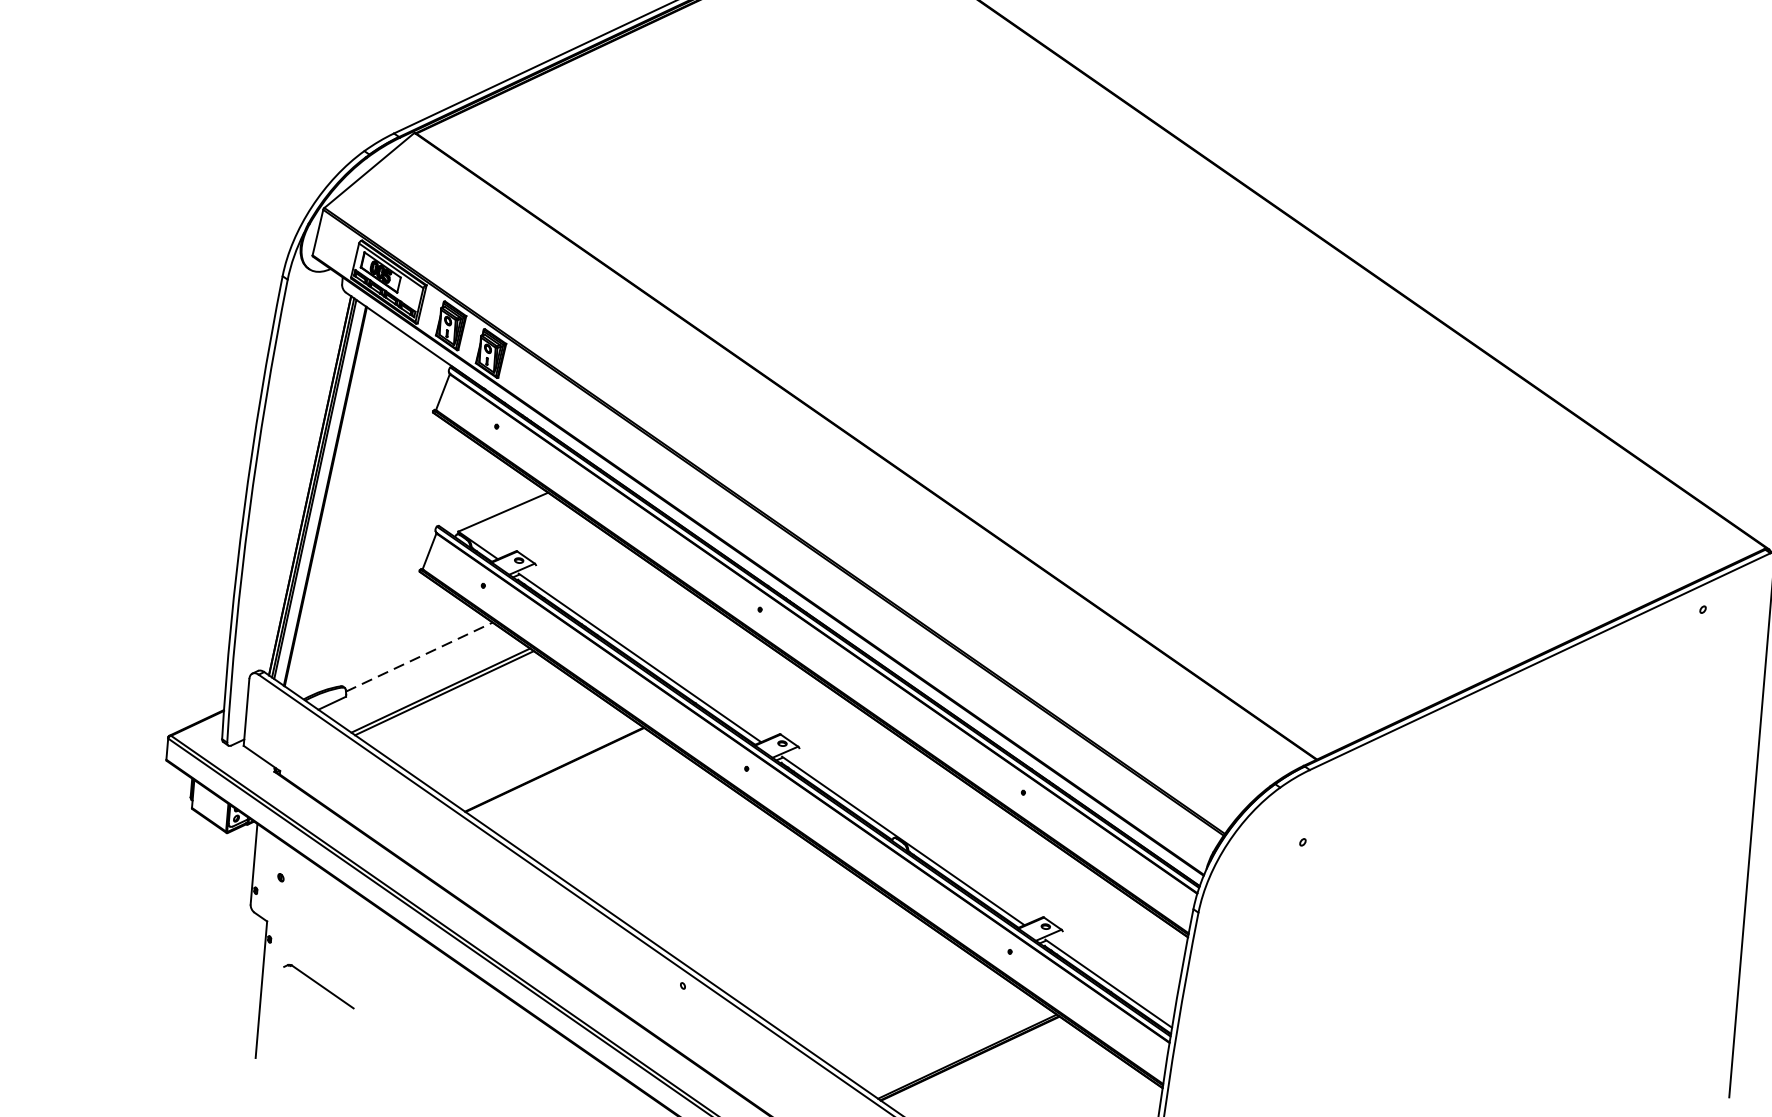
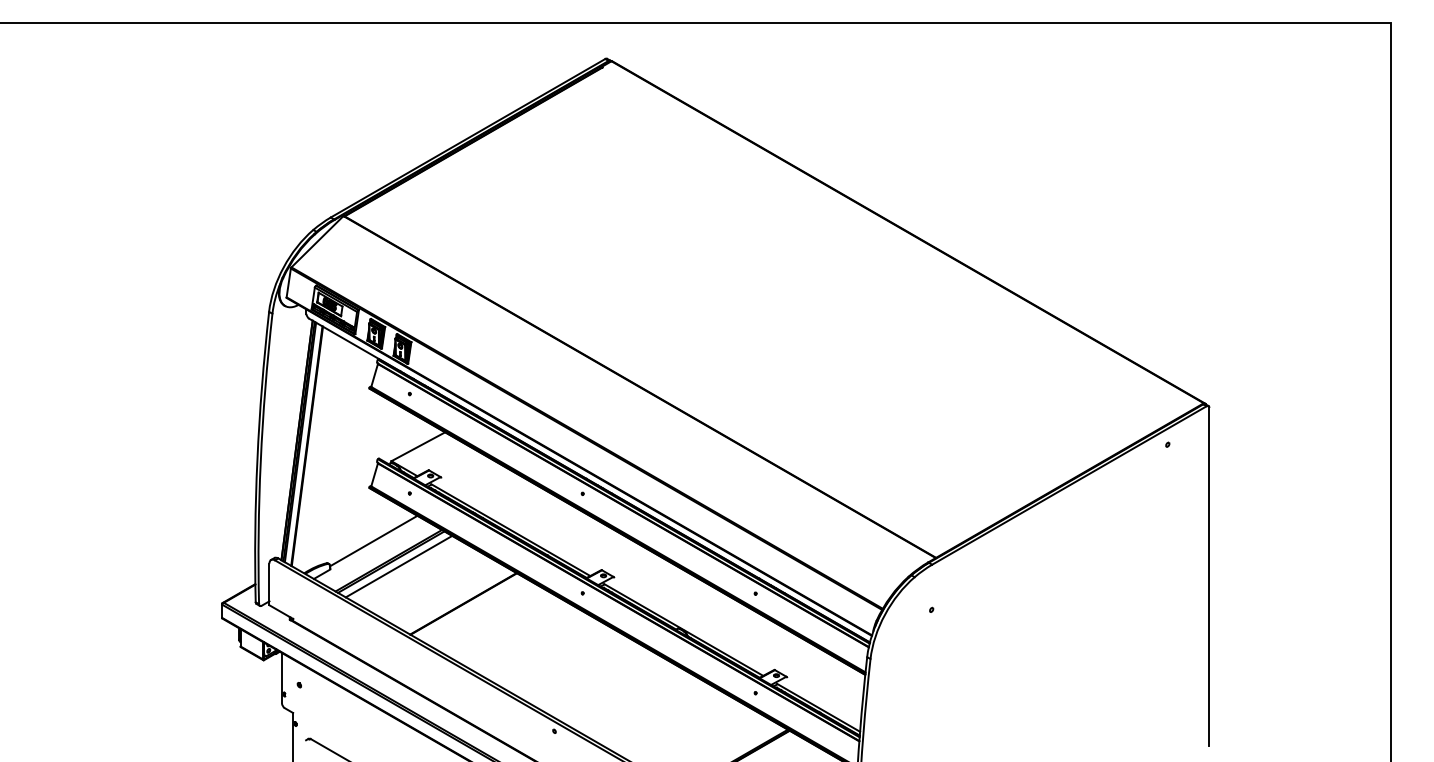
line: (420, 656) -> (374, 540), dashed -> solid
line: (455, 701) -> (398, 566), added

